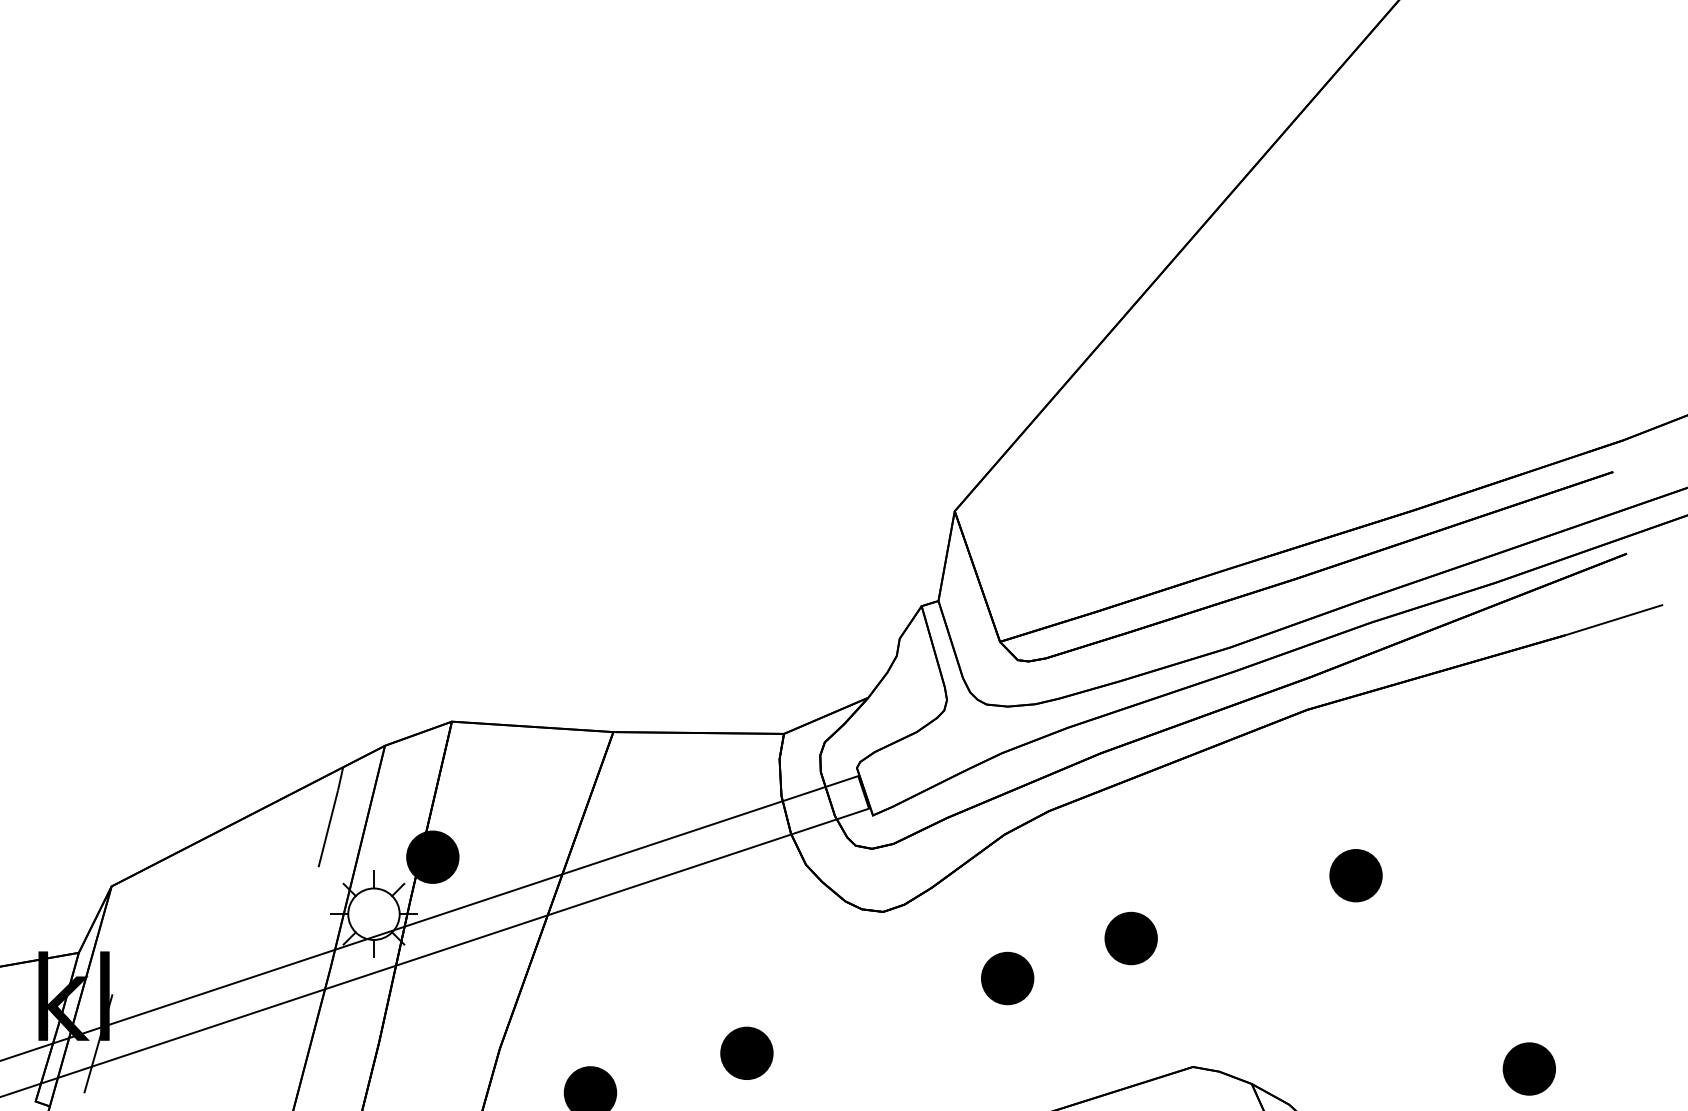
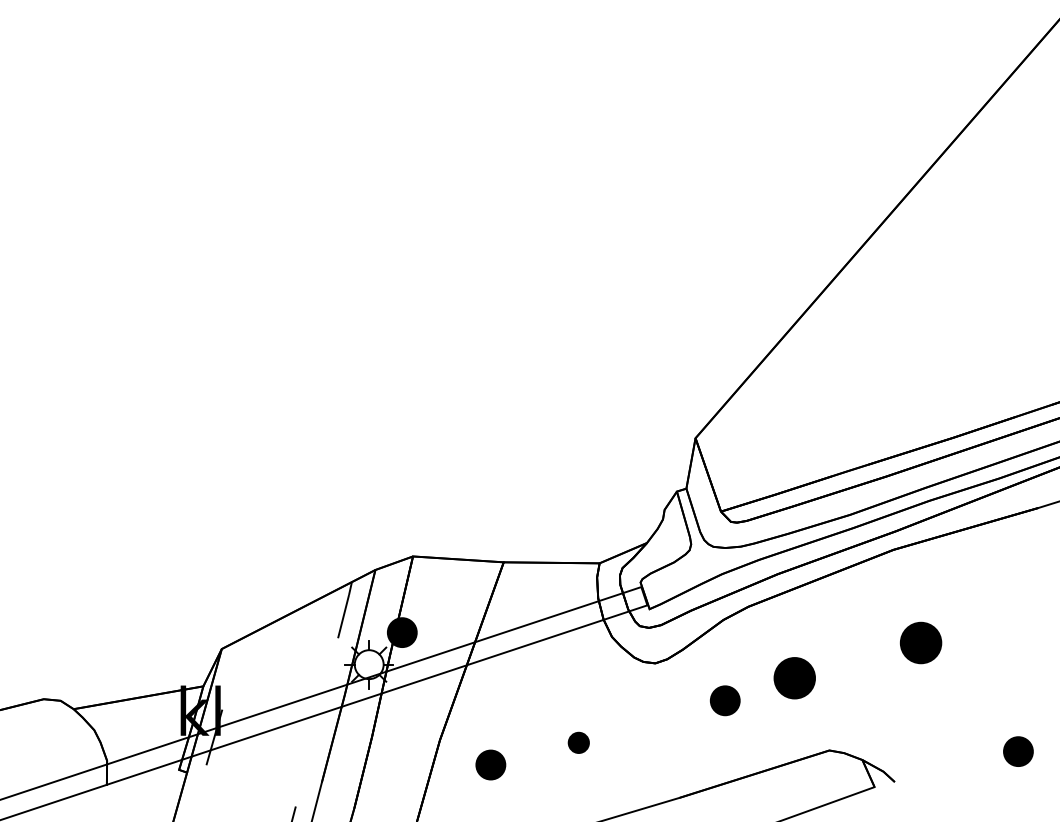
part: (1355, 874) -> (920, 642), size x1.4
part: (1130, 938) -> (794, 678), size x1.4
part: (746, 1052) -> (578, 742), size x0.7

